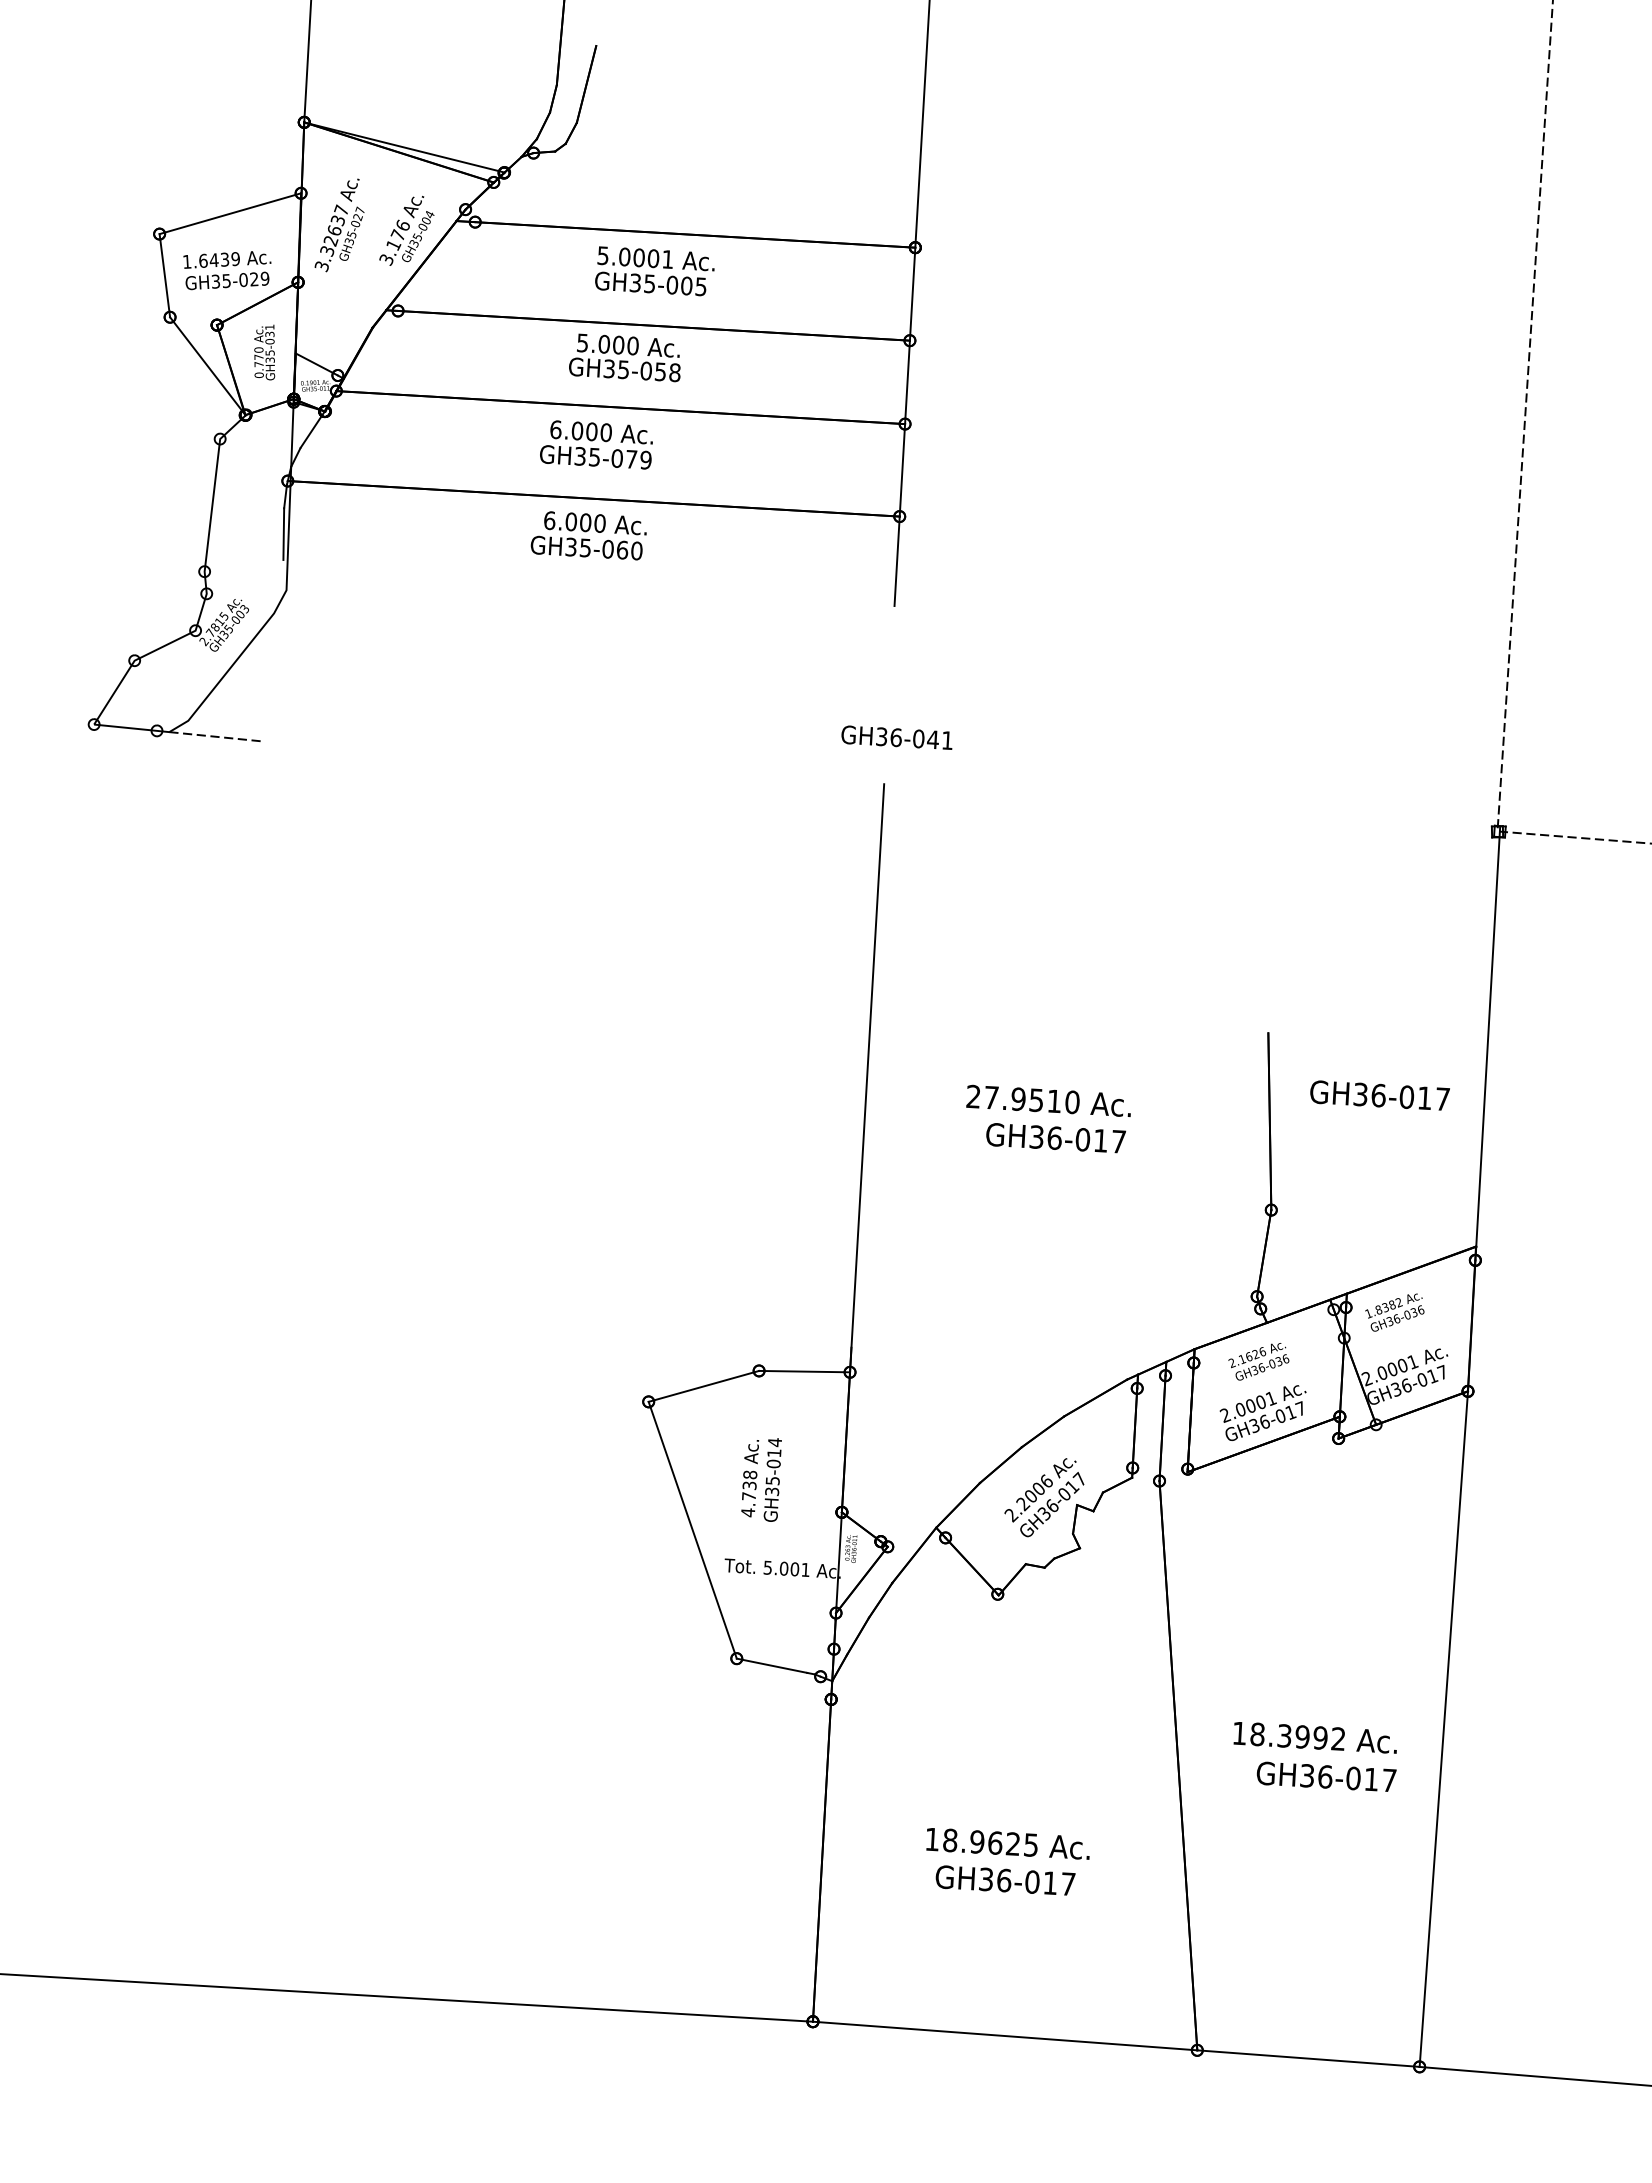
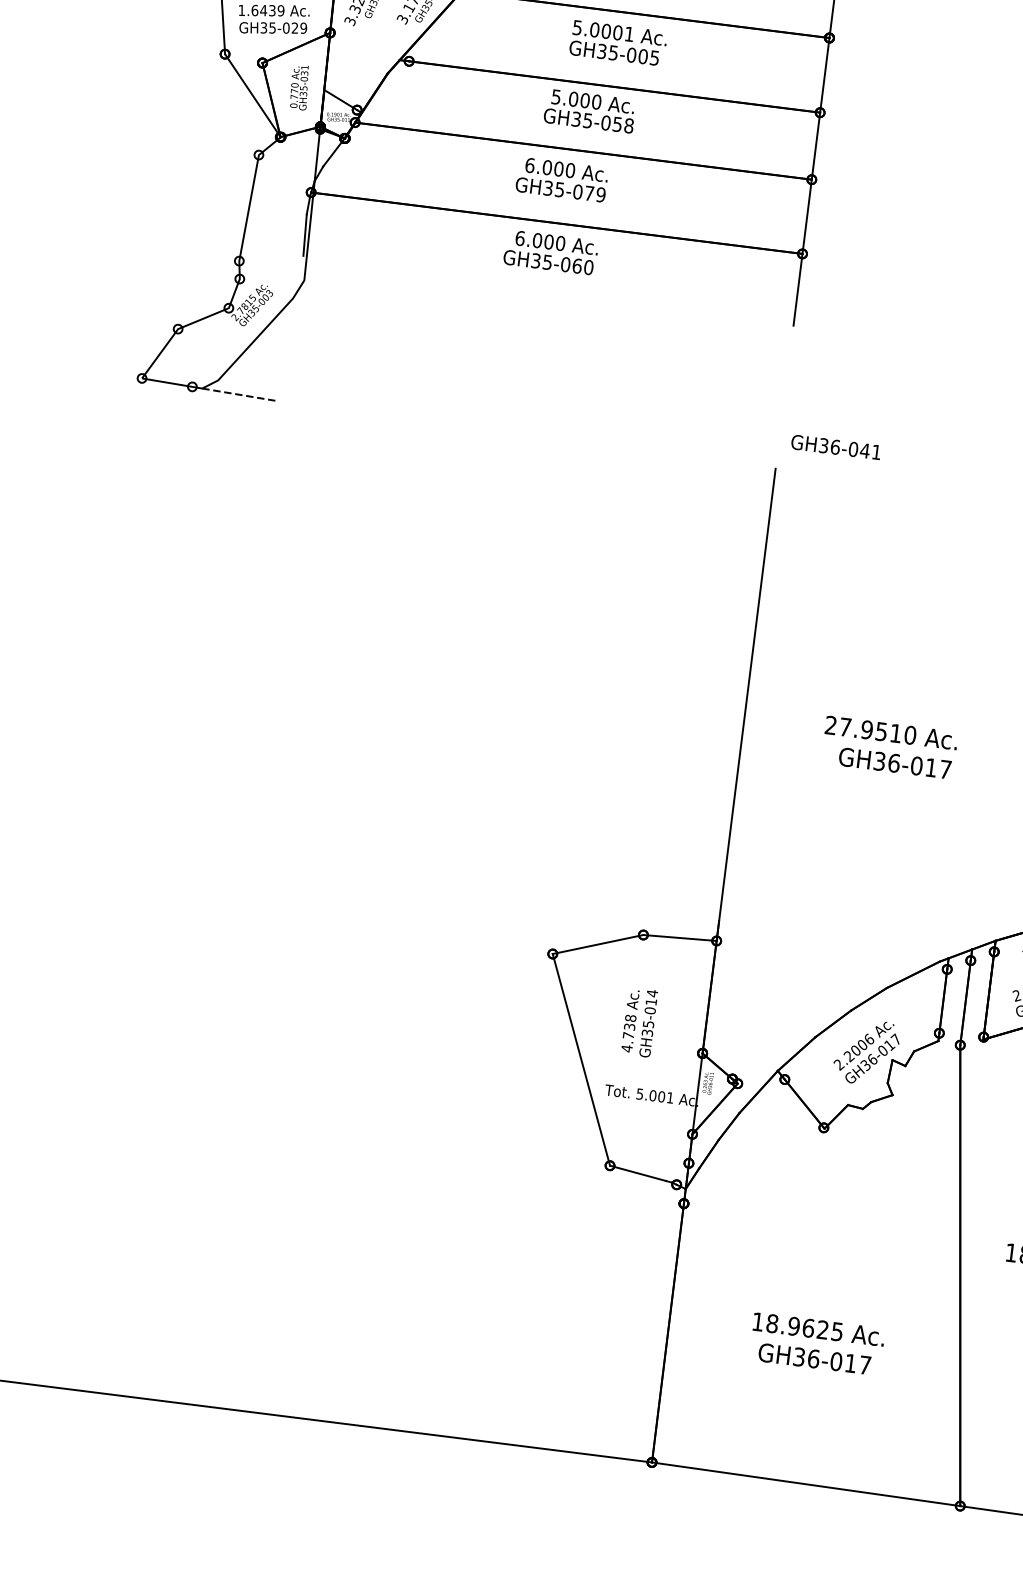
text: (896, 737) -> (835, 447), moved

